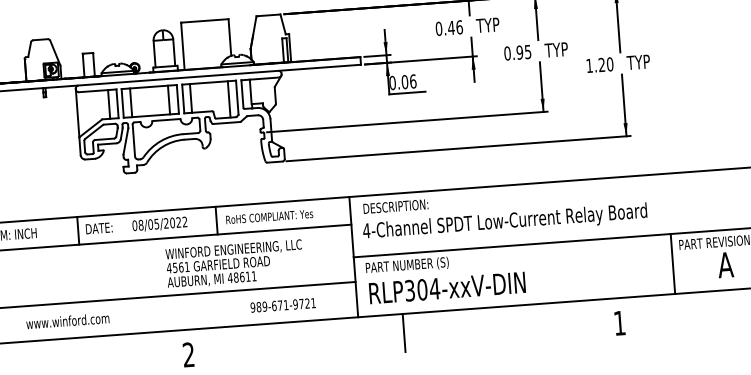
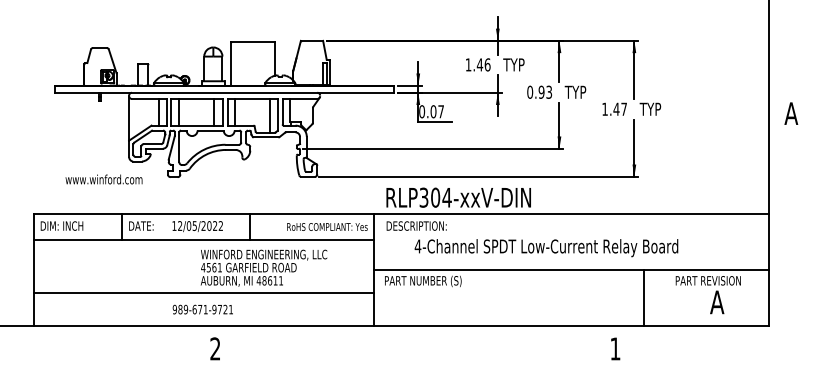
text: (438, 28) -> (468, 64), 0.46 -> 1.46
text: (528, 51) -> (549, 91), 0.95 -> 0.93
text: (606, 63) -> (620, 108), 1.20 -> 1.47
text: (413, 81) -> (441, 111), 0.06 -> 0.07
text: (269, 216) -> (327, 226), moved
text: (505, 222) -> (546, 248), moved
text: (138, 224) -> (177, 225), 08/05/2022 -> 12/05/2022
line: (672, 263) -> (643, 297), moved
text: (447, 287) -> (458, 197), moved
text: (282, 305) -> (202, 309), moved
text: (67, 321) -> (103, 179), moved
line: (403, 332) -> (415, 342), removed

